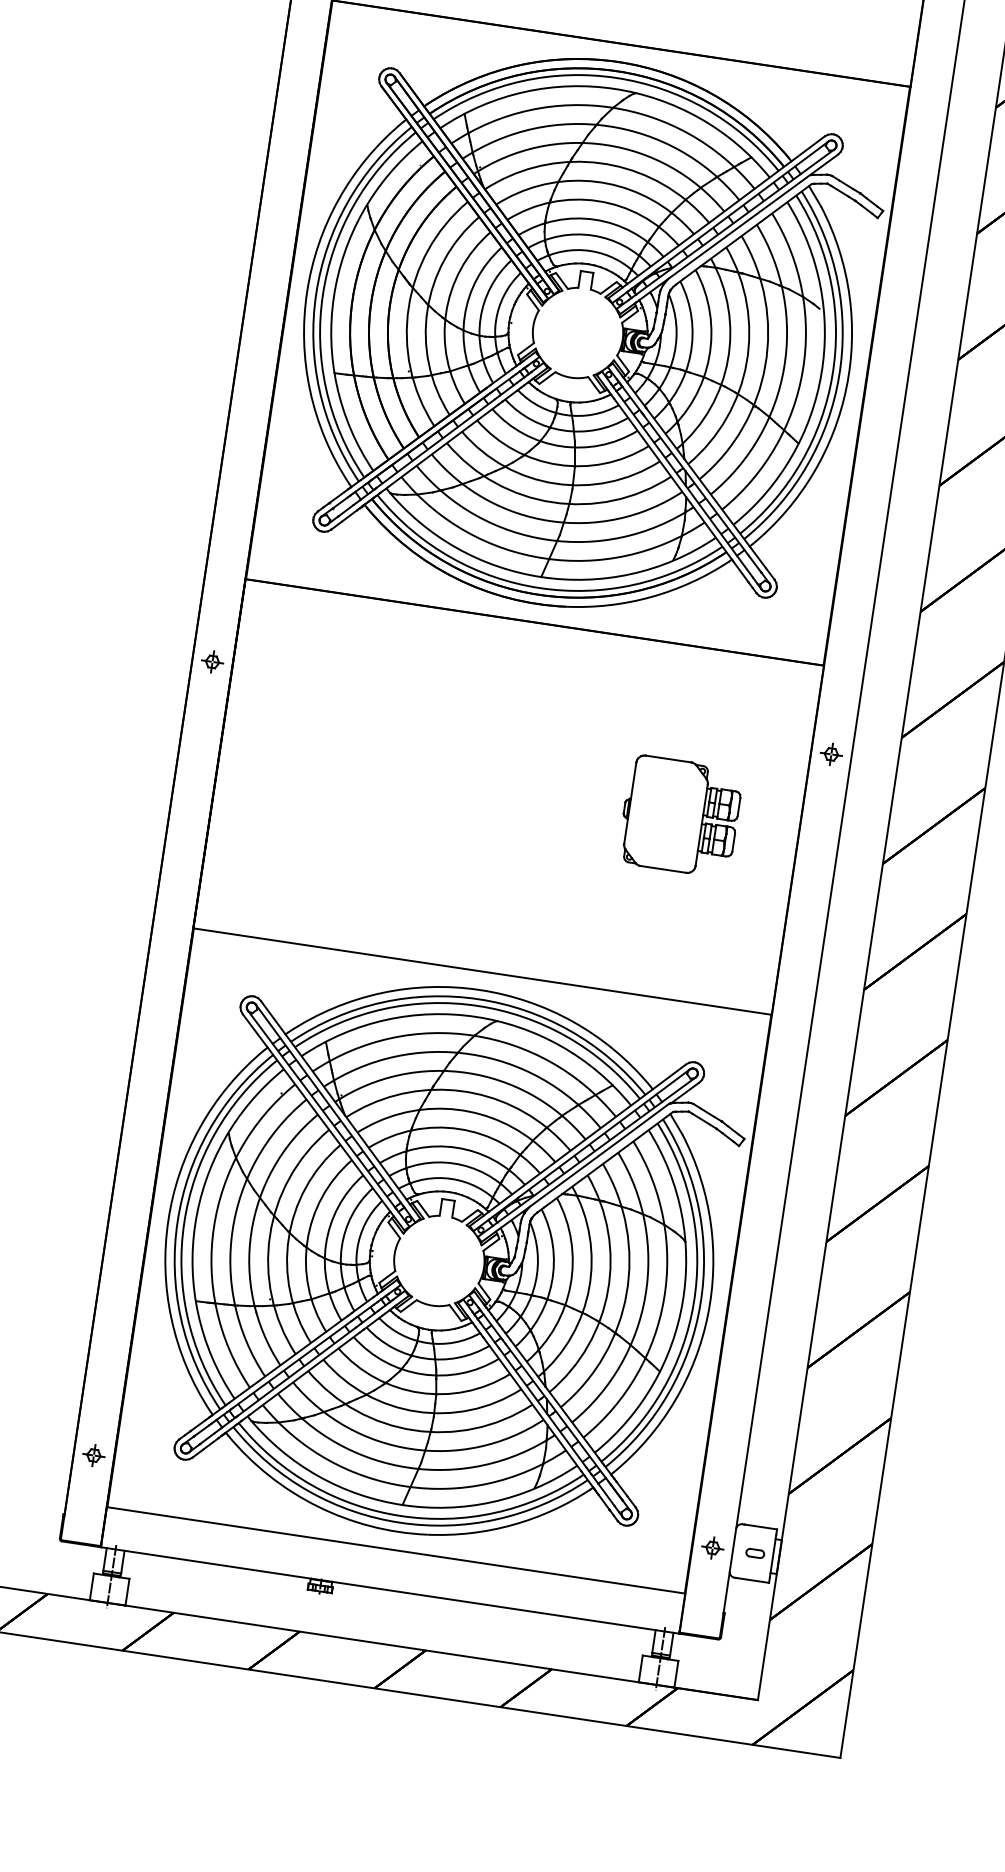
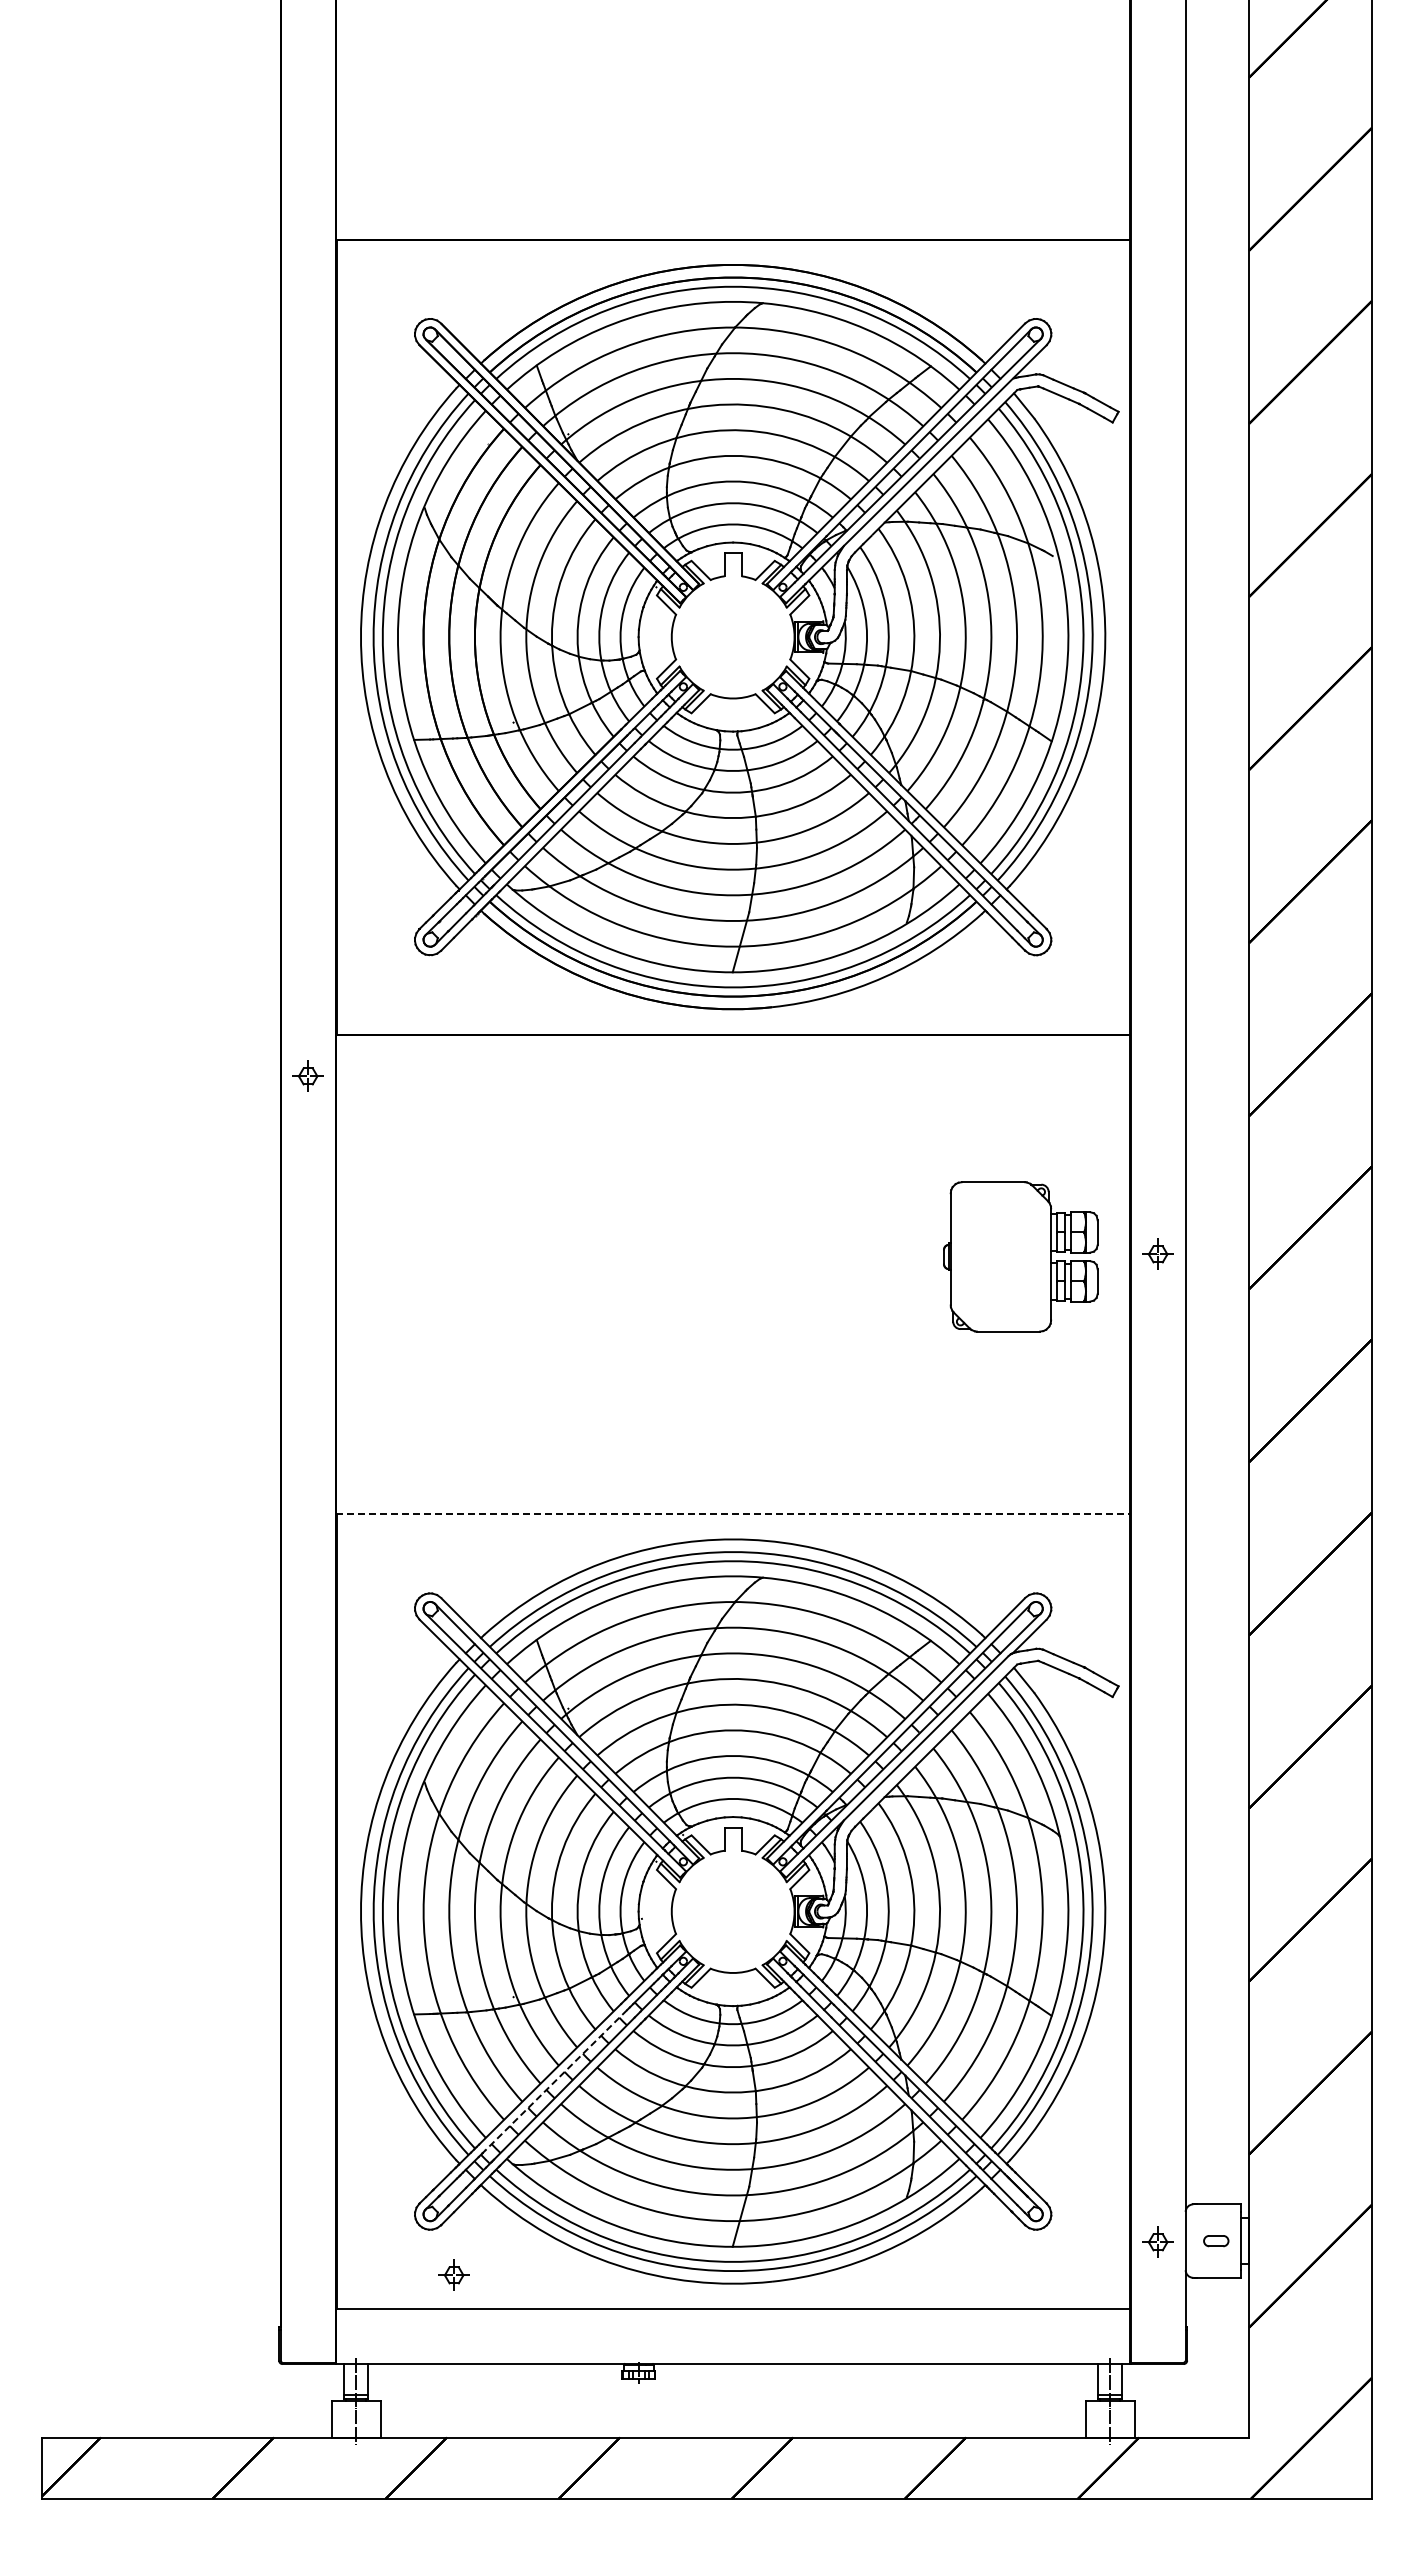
part: (212, 661) -> (307, 1075), moved
part: (831, 753) -> (1157, 1253), moved
part: (680, 816) -> (1020, 1256), moved
line: (482, 971) -> (733, 1514), solid -> dashed
line: (291, 1364) -> (555, 2080), solid -> dashed
part: (93, 1454) -> (453, 2274), moved

